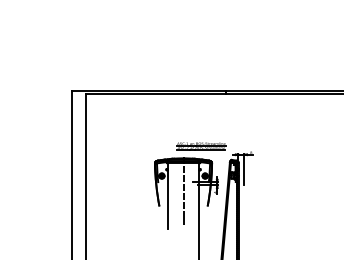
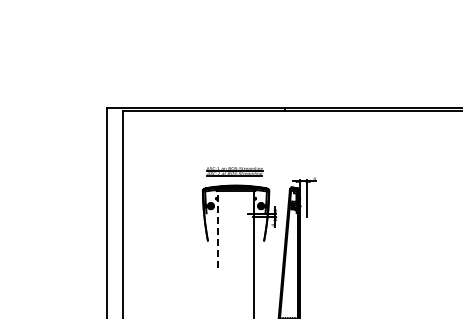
part: (201, 146) -> (234, 171), moved
line: (183, 190) -> (236, 222), removed
line: (168, 195) -> (218, 228), solid -> dashed

